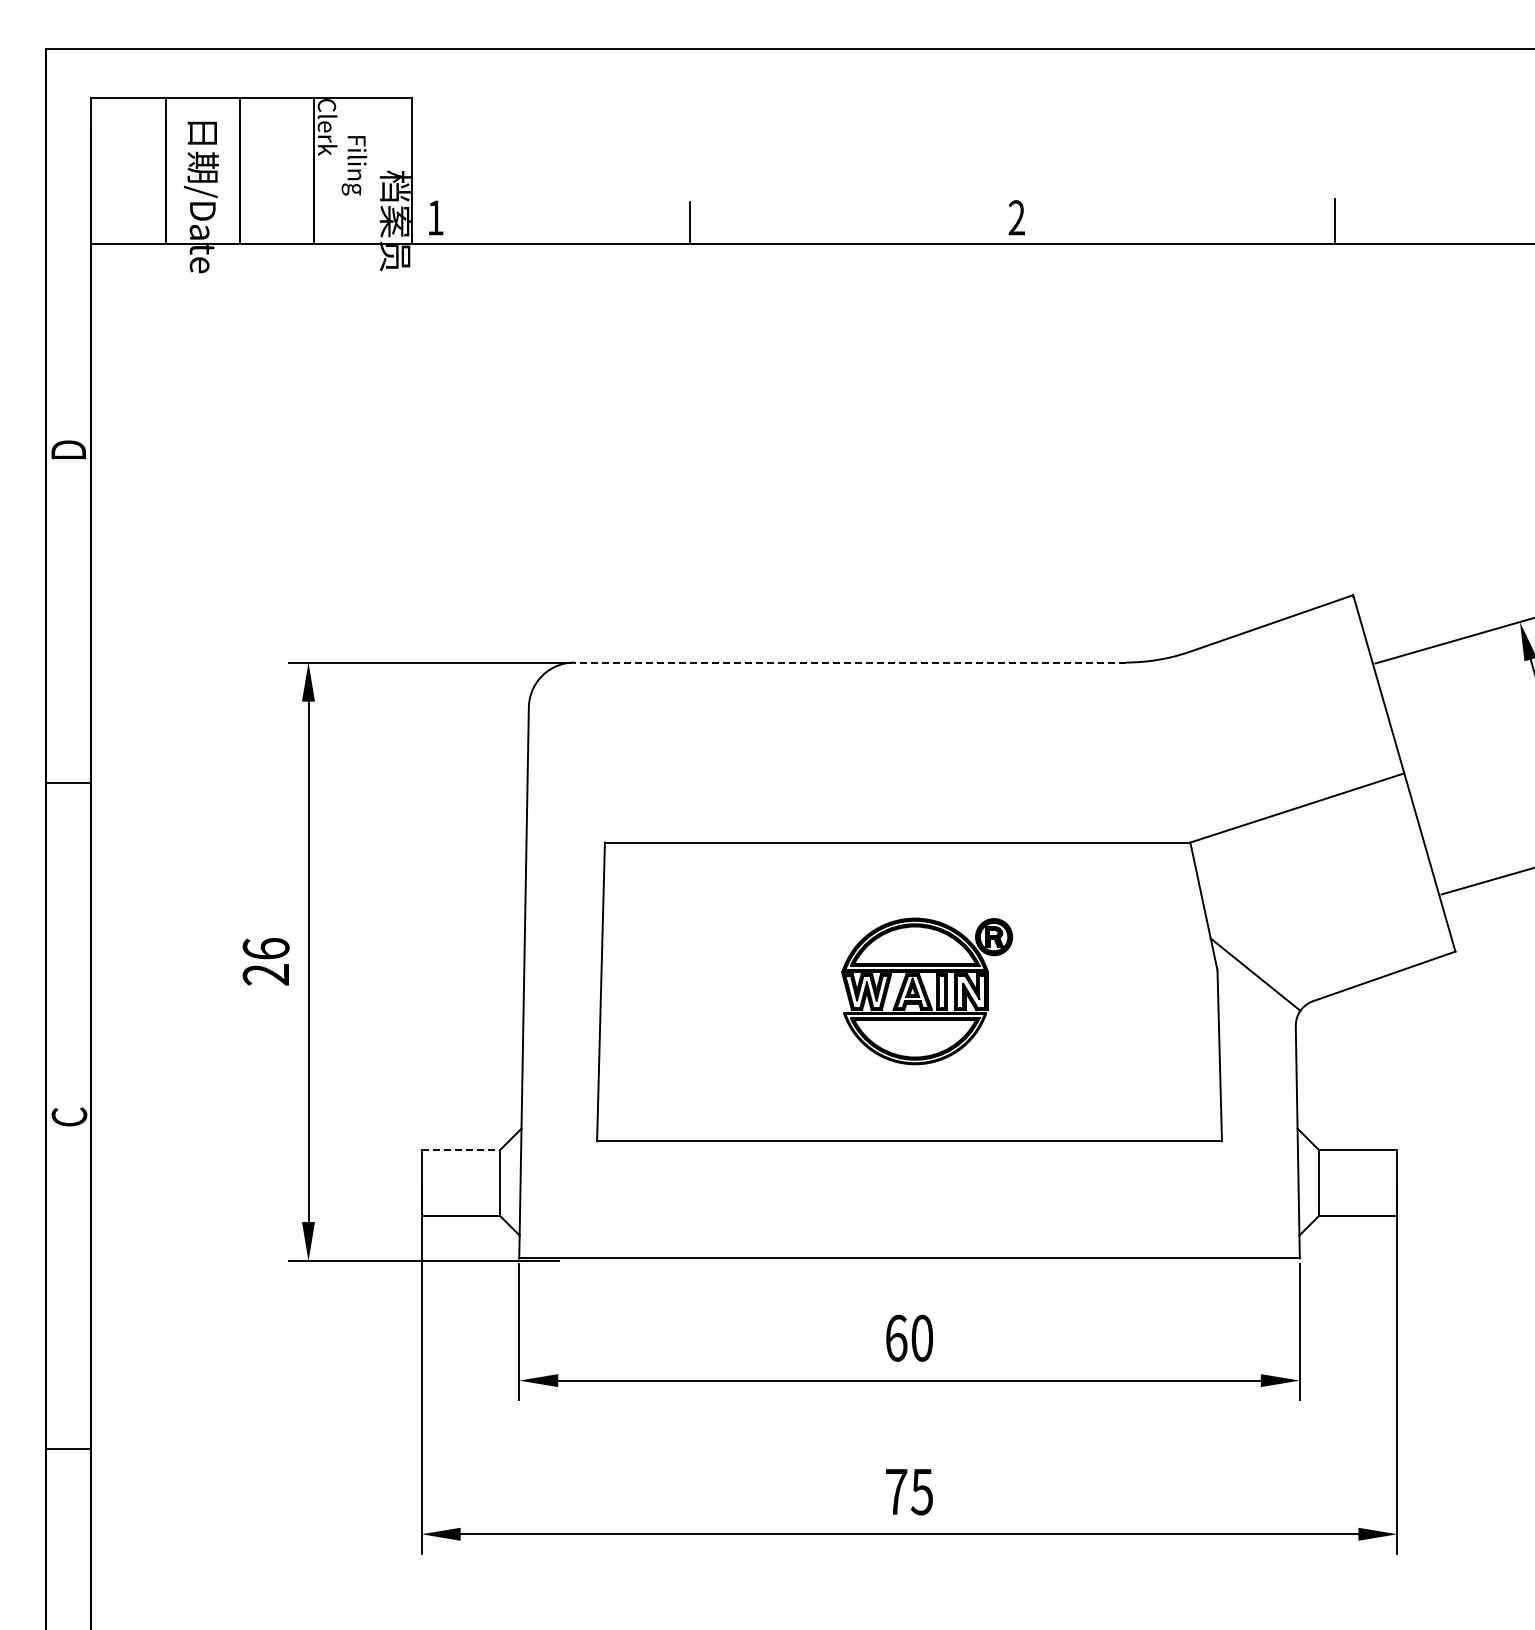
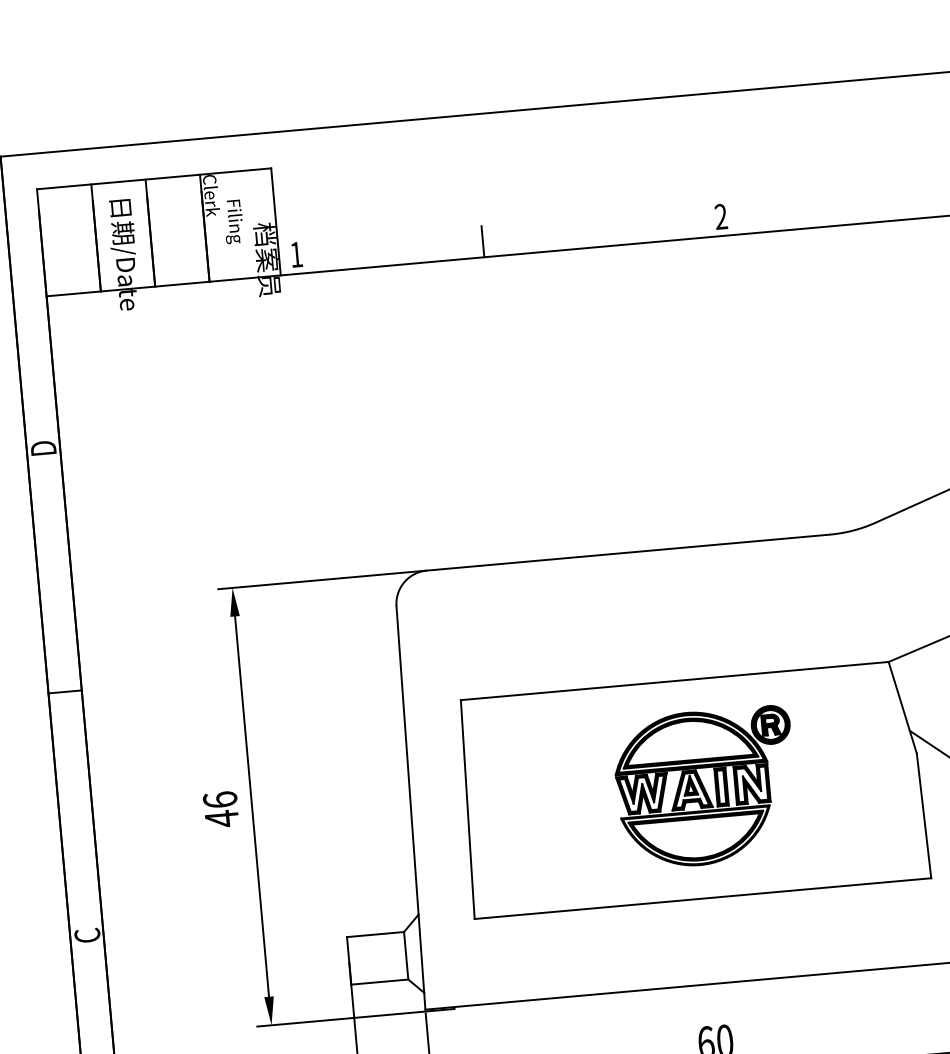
line: (850, 662) -> (628, 552), dashed -> solid
text: (265, 974) -> (221, 818), 26 -> 46
part: (927, 991) -> (706, 787), size x1.43
line: (461, 1150) -> (376, 934), dashed -> solid

